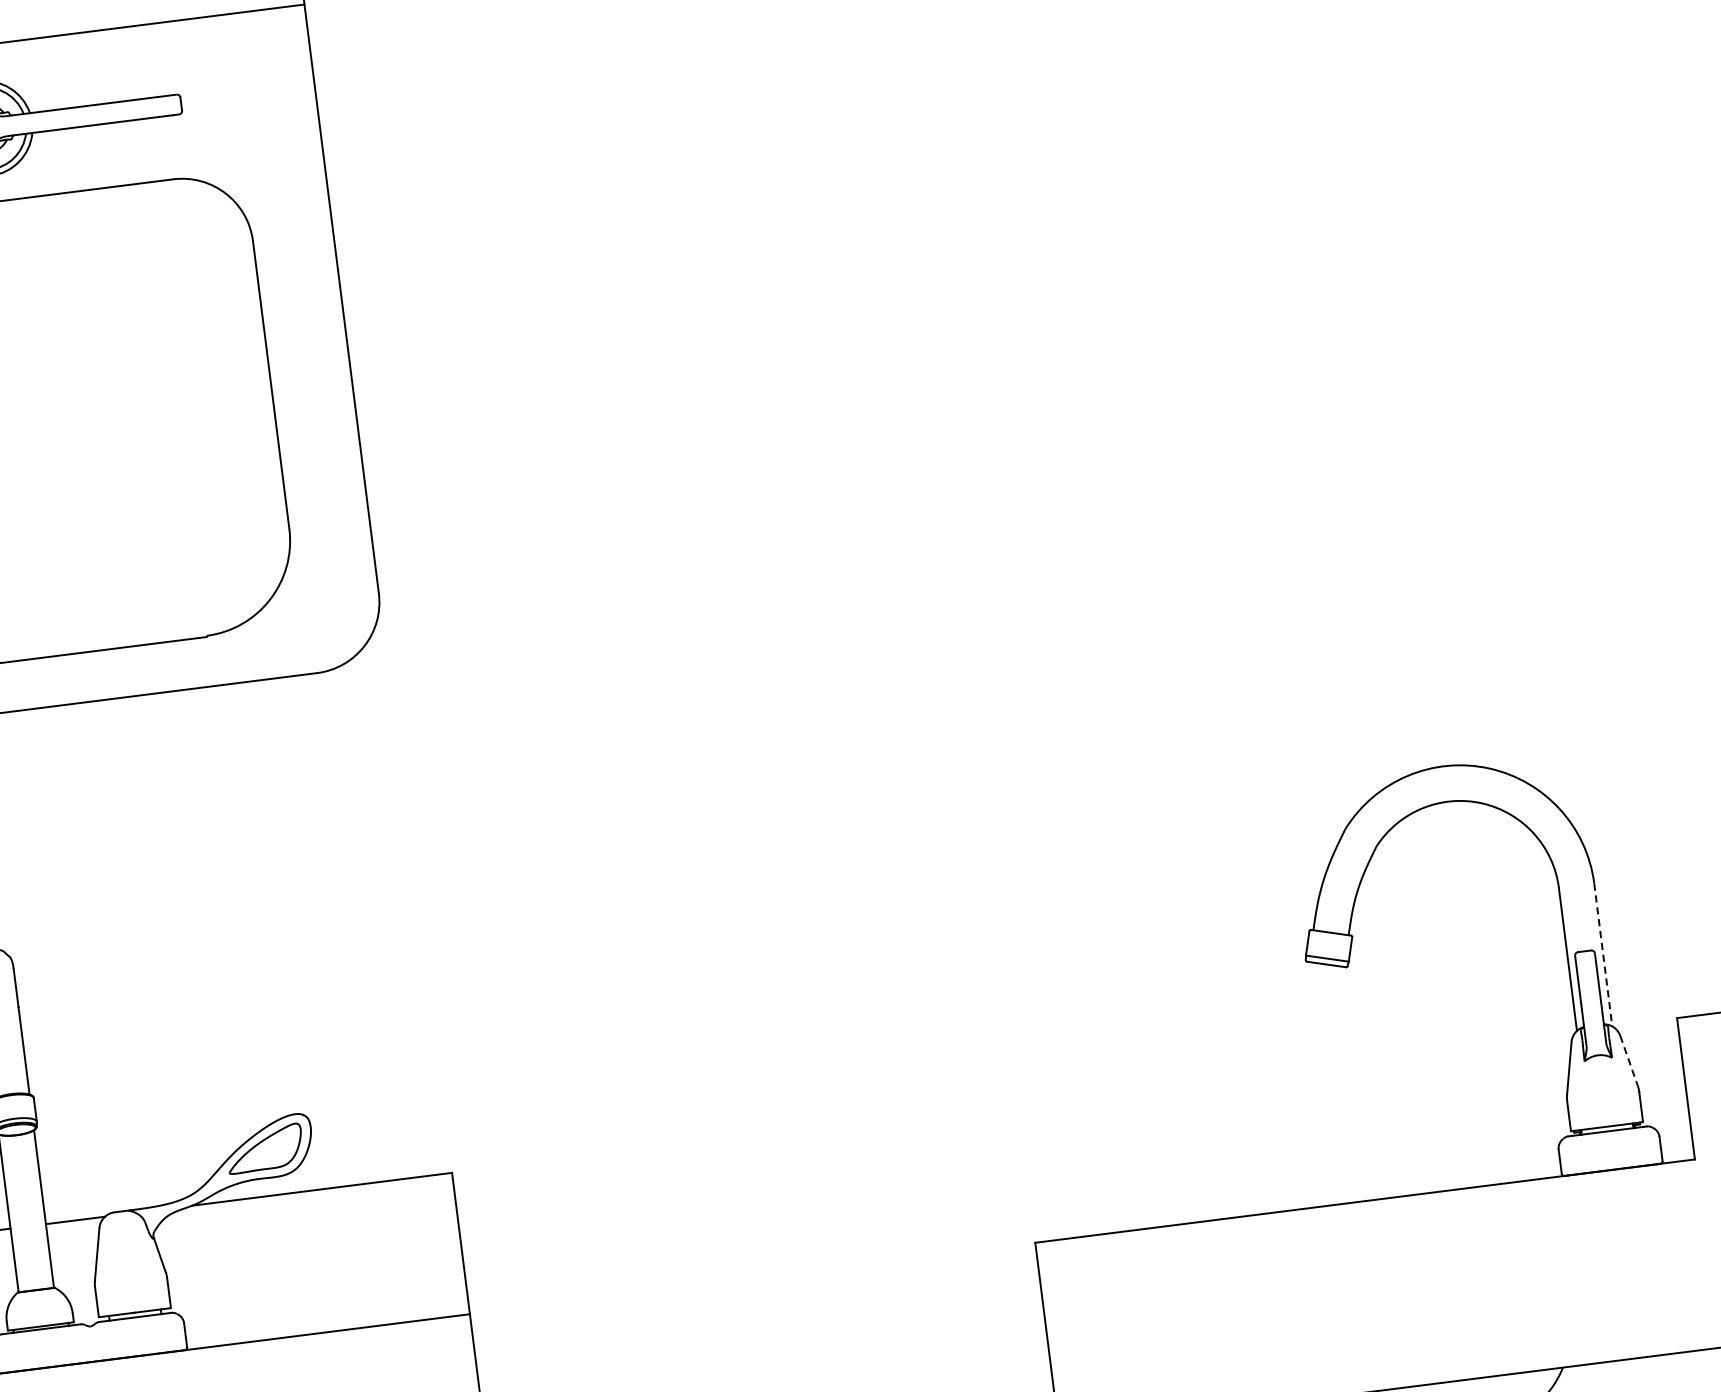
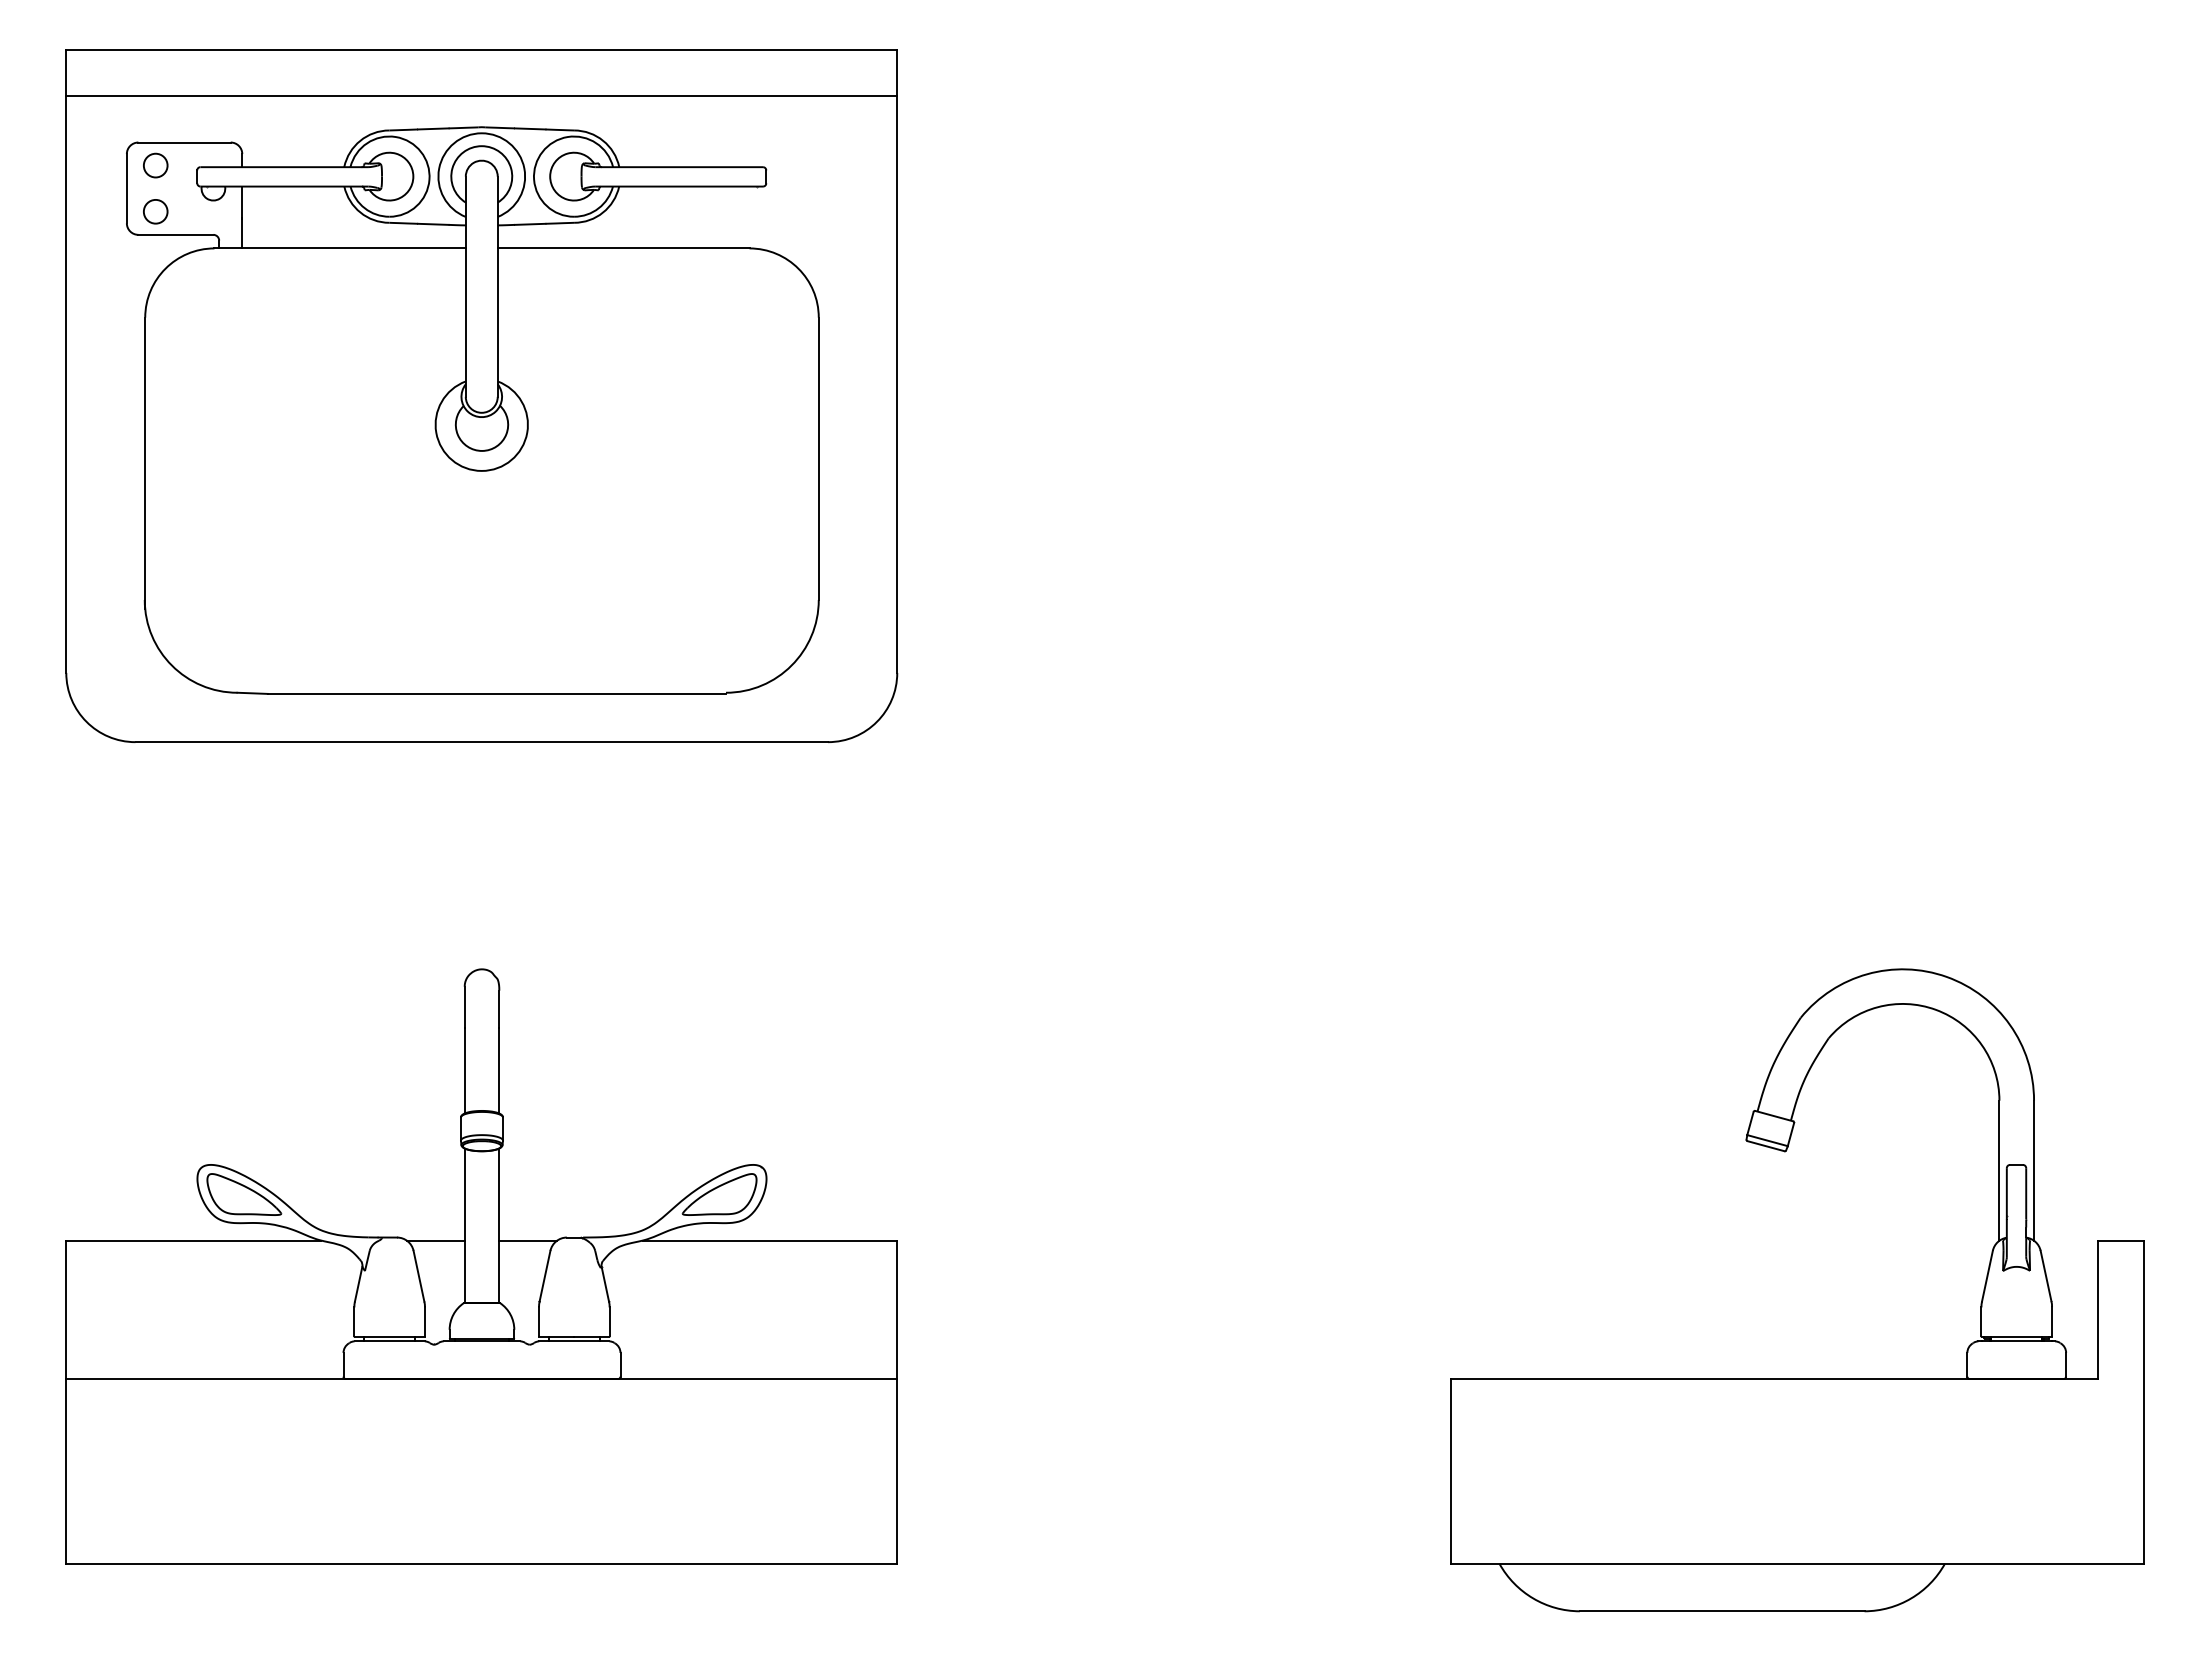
line: (1603, 955) -> (2034, 1171), dashed -> solid
line: (1629, 1061) -> (2046, 1276), dashed -> solid

